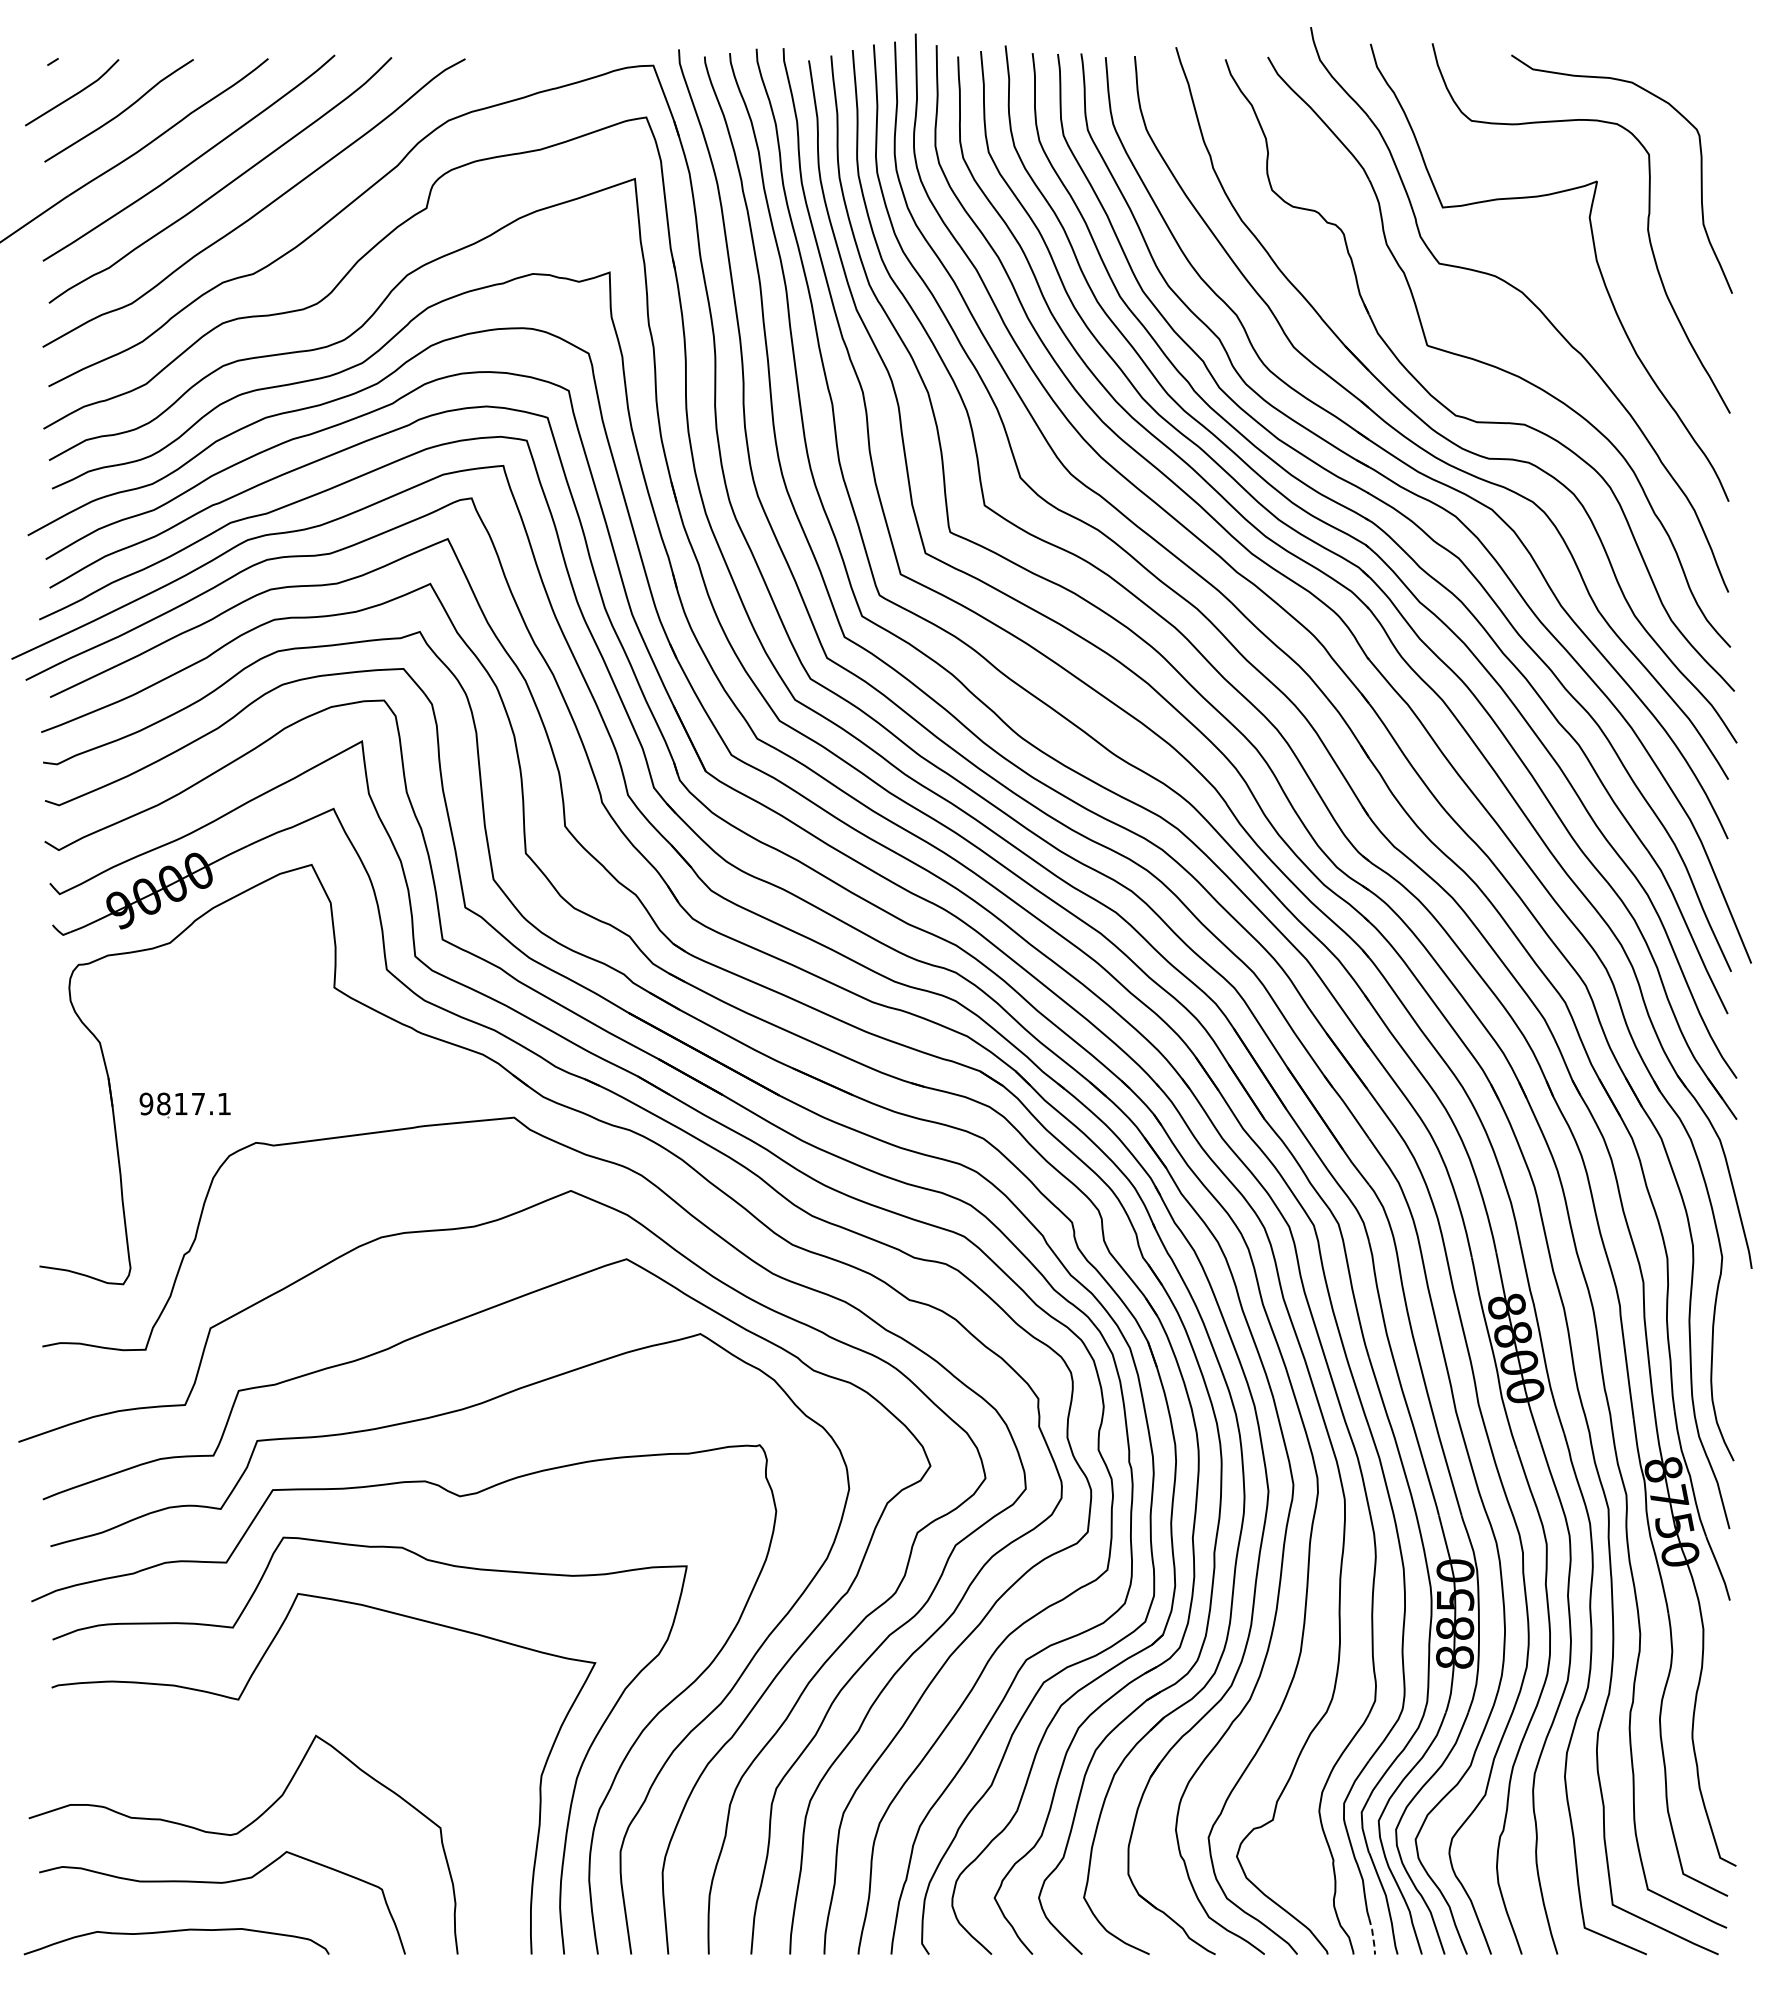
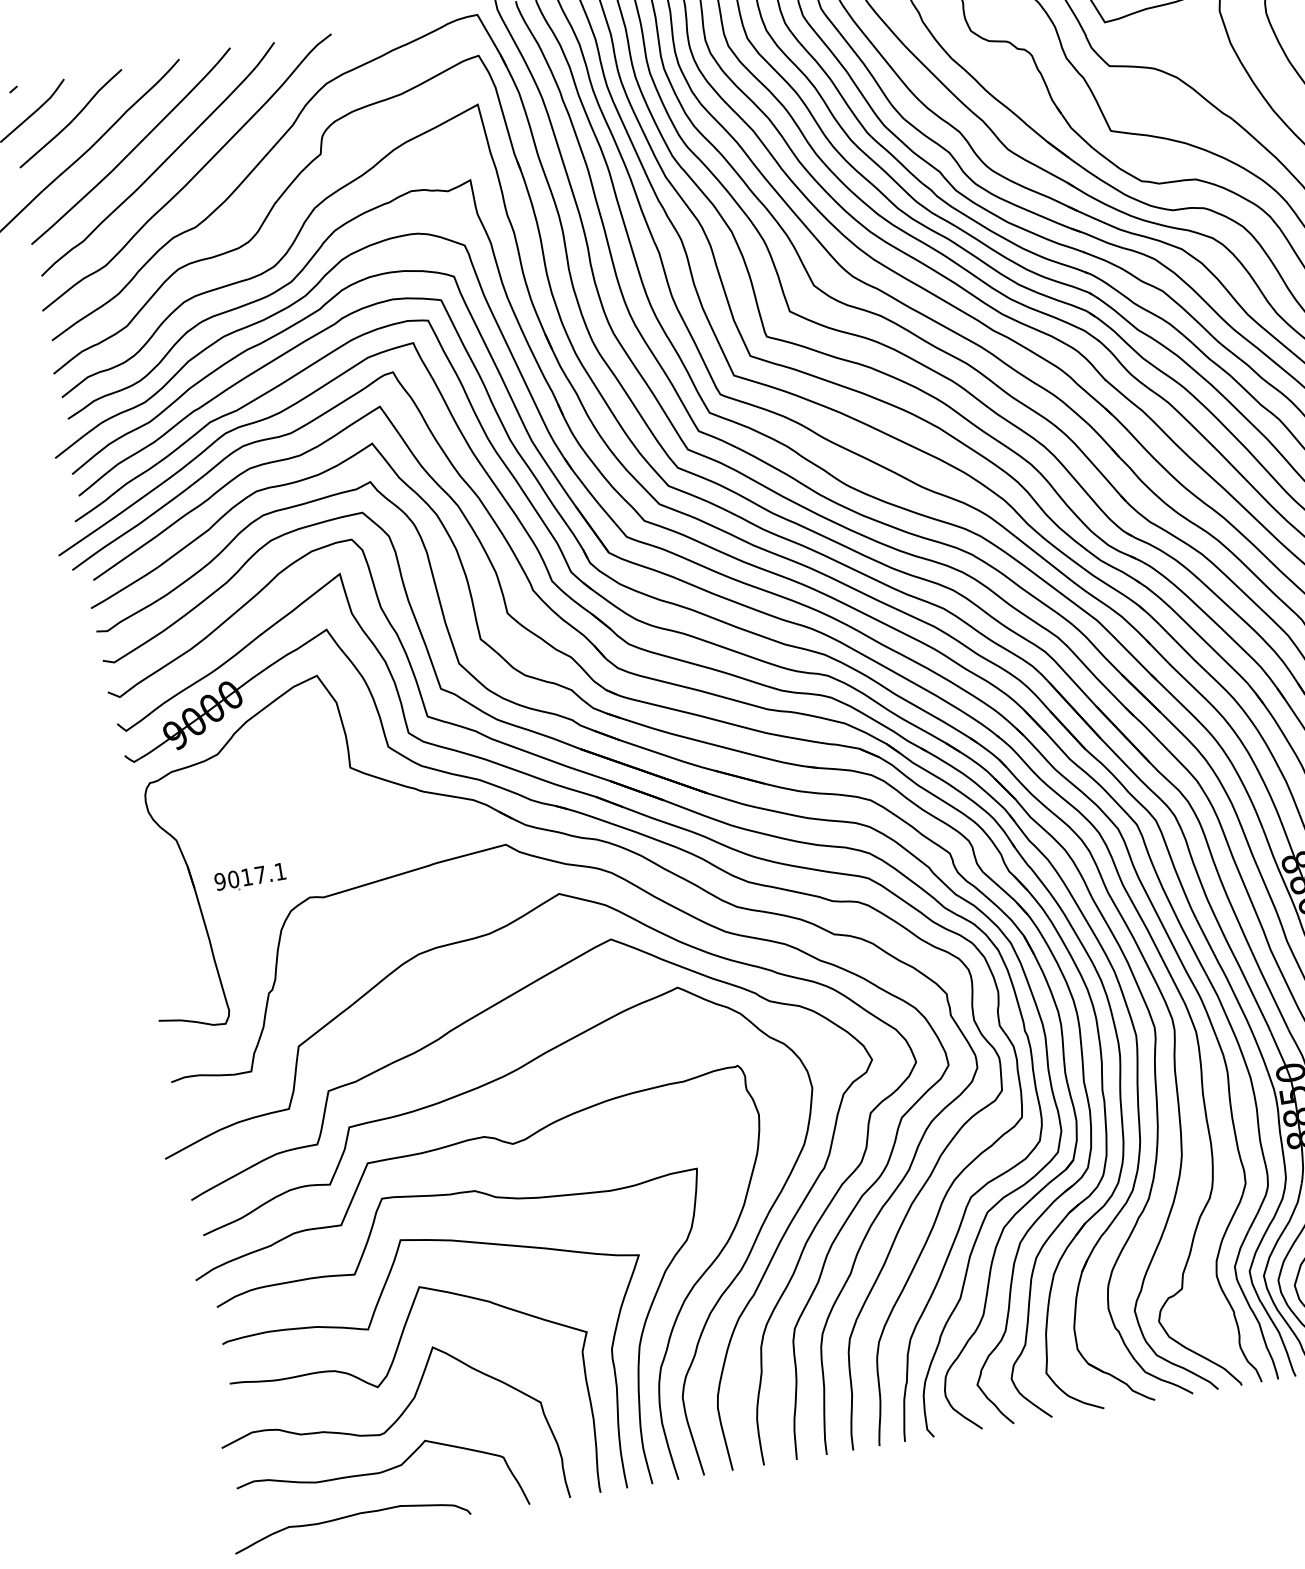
text: (163, 1104) -> (233, 879), 9817.1 -> 9017.1
curve: (246, 1768) -> (383, 1381), added
line: (1373, 1936) -> (1274, 1365), dashed -> solid

